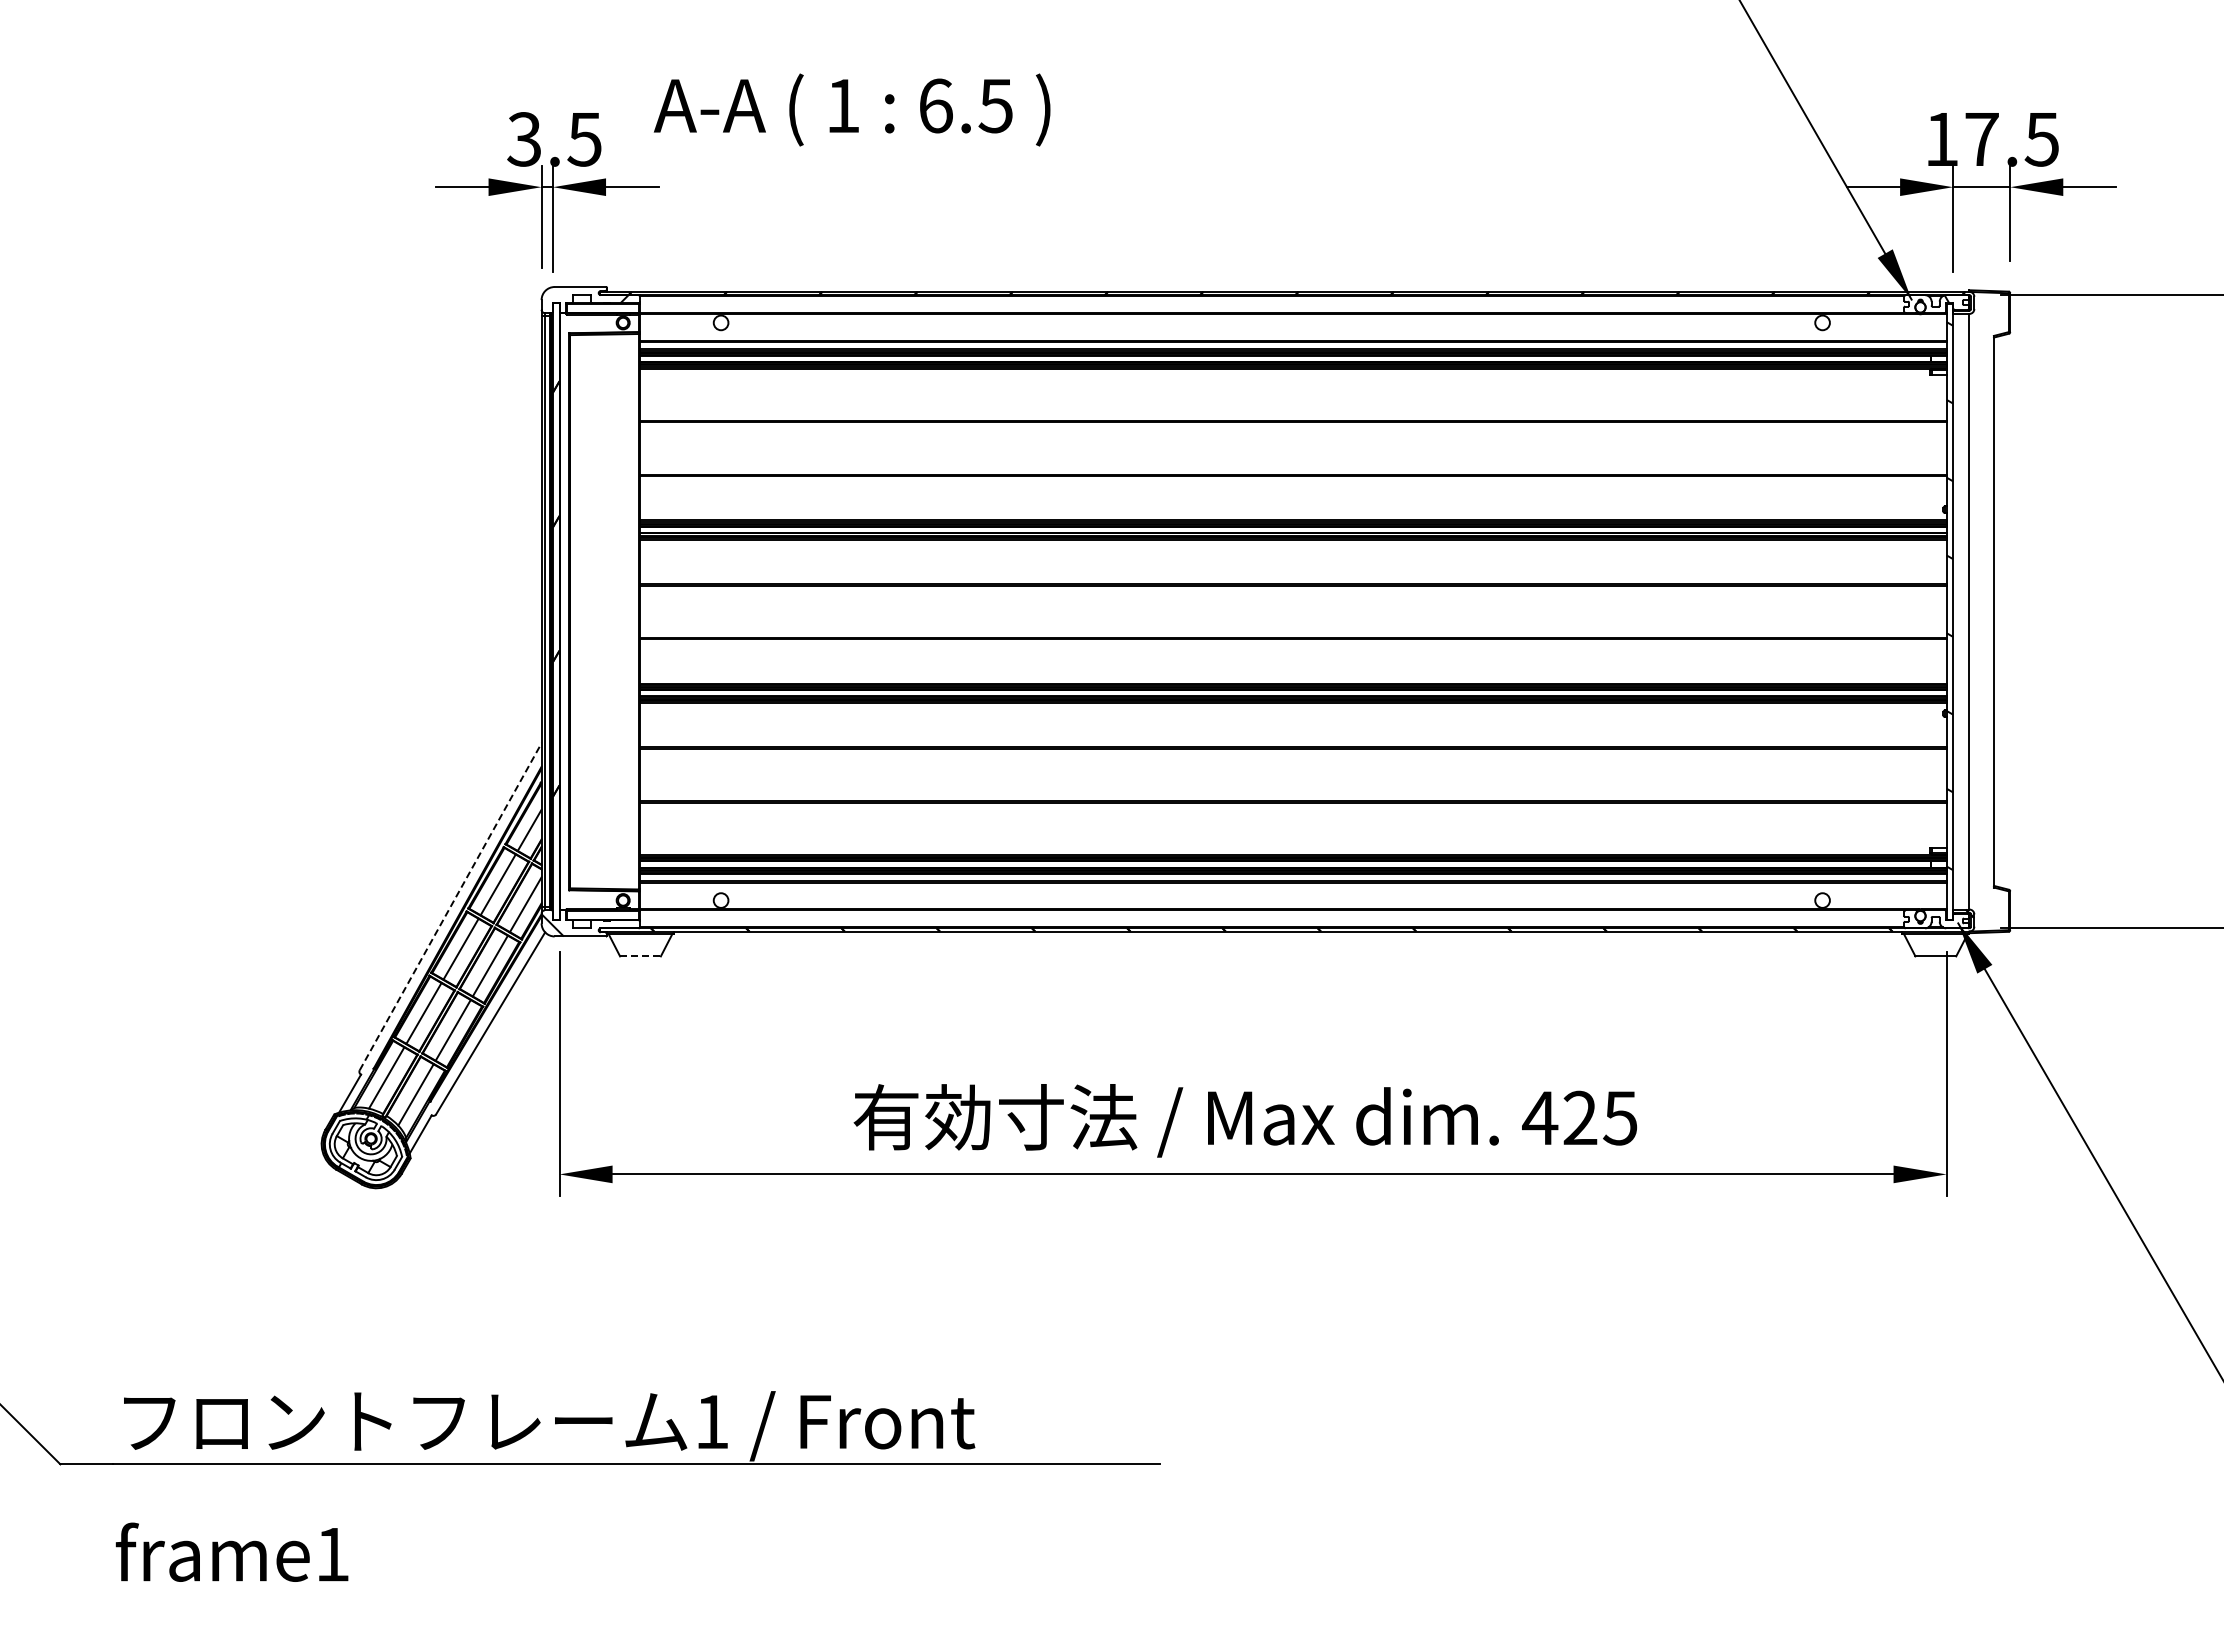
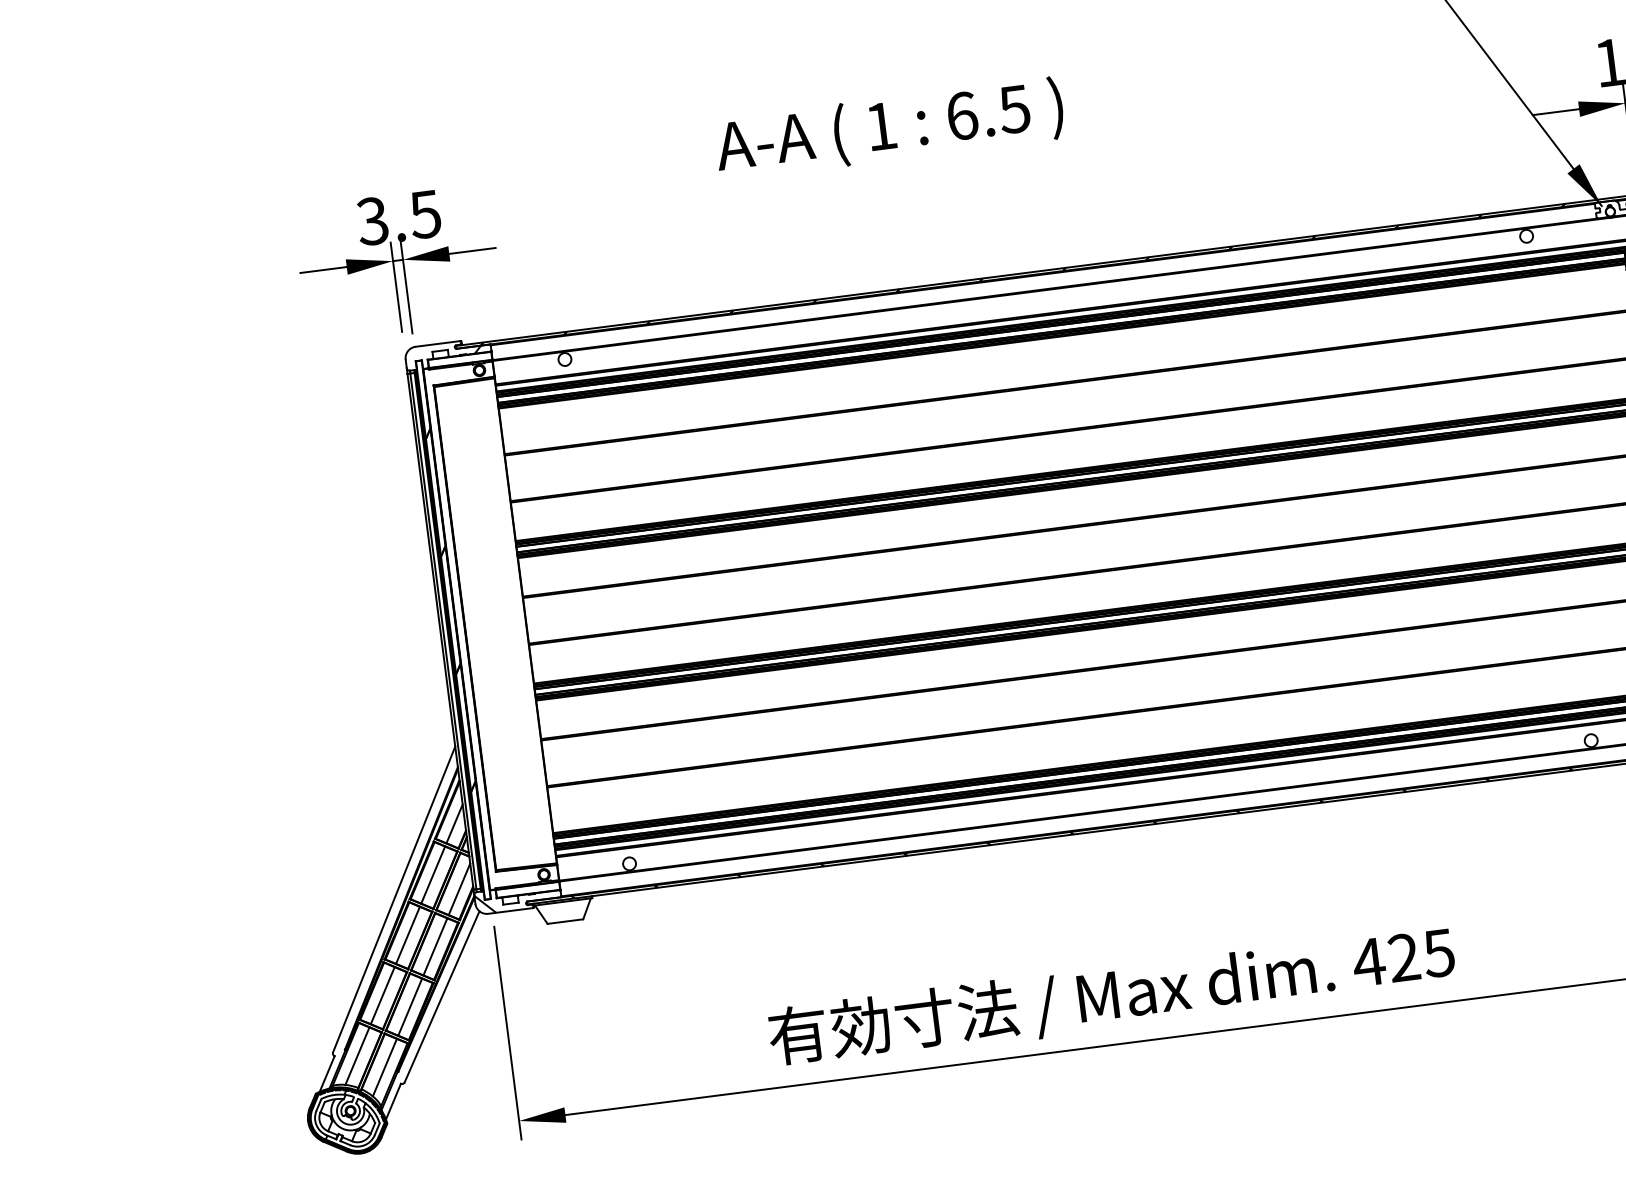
text: (851, 109) -> (888, 128), moved
line: (450, 906) -> (393, 899), dashed -> solid
line: (641, 956) -> (566, 921), dashed -> solid

